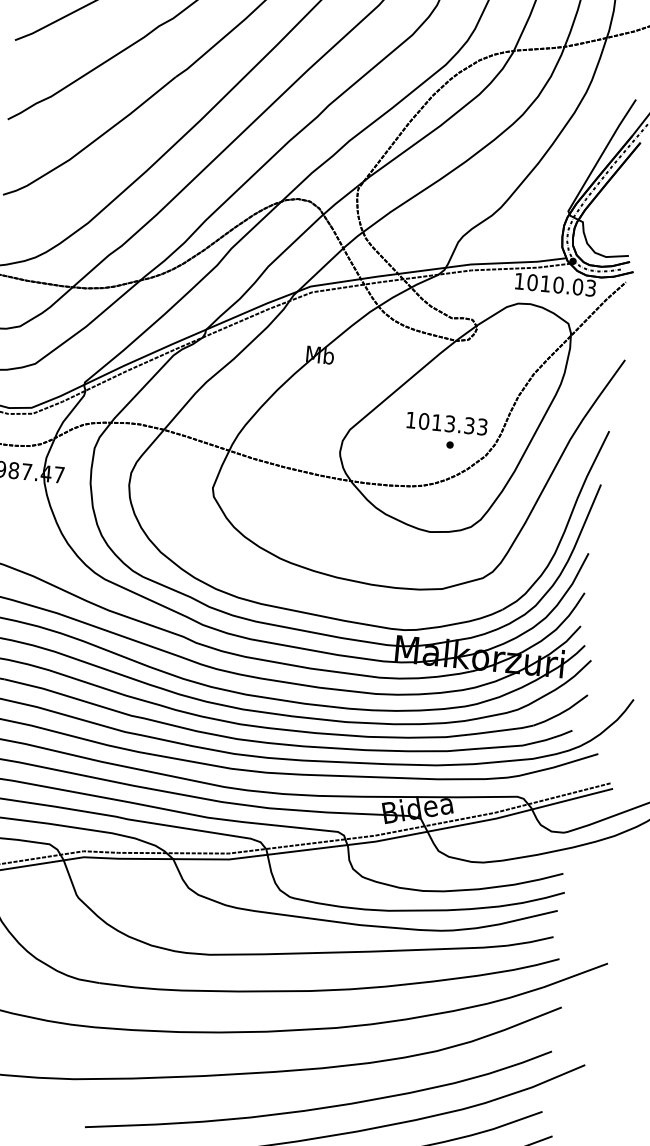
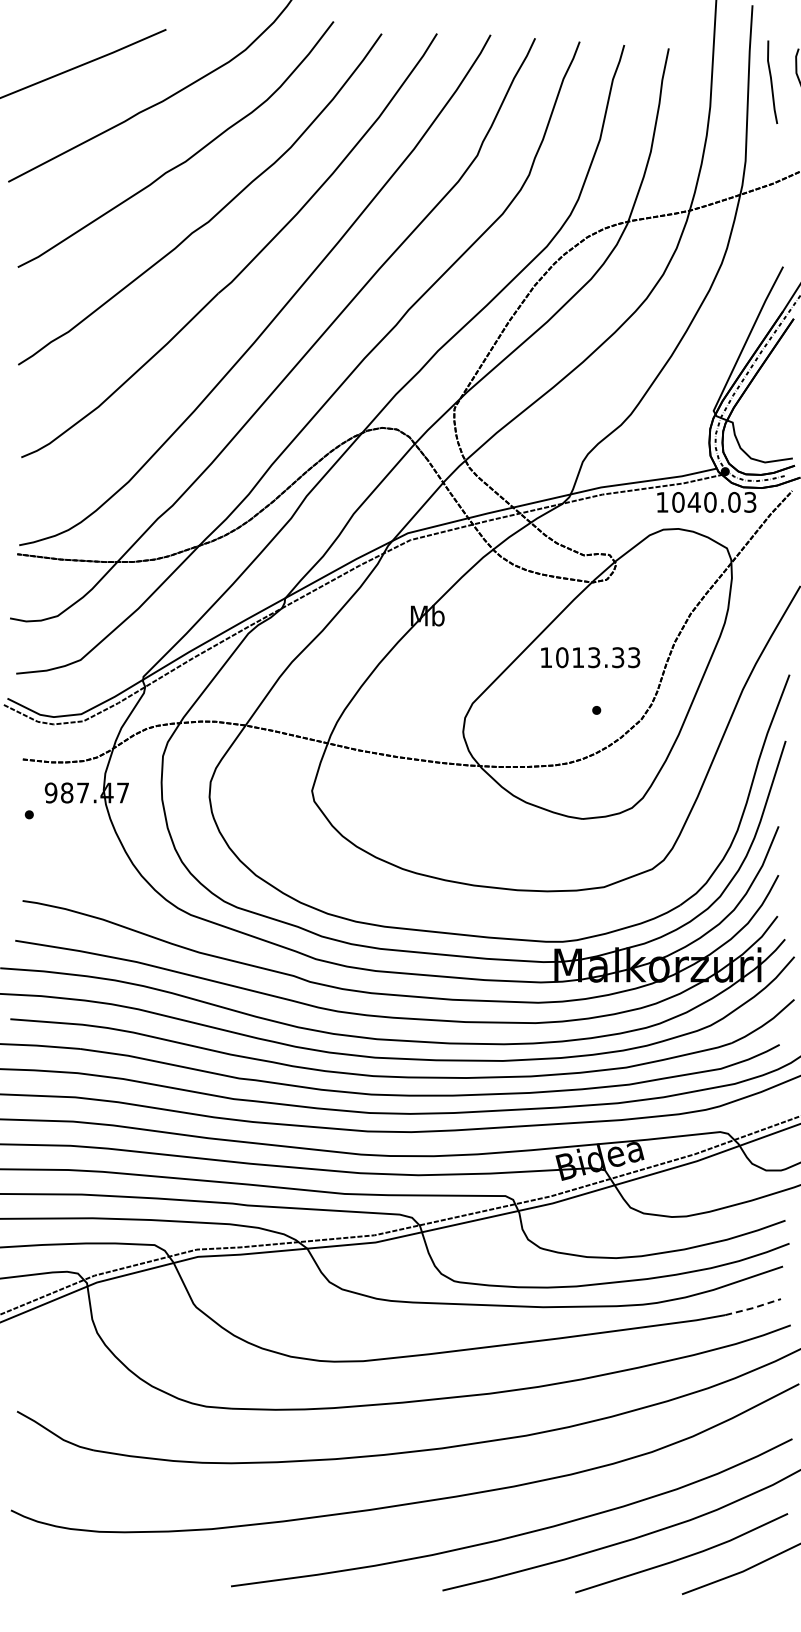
text: (544, 283) -> (693, 502), 1010.03 -> 1040.03
text: (447, 423) -> (590, 657), moved
line: (530, 942) -> (753, 1308), solid -> dashed

